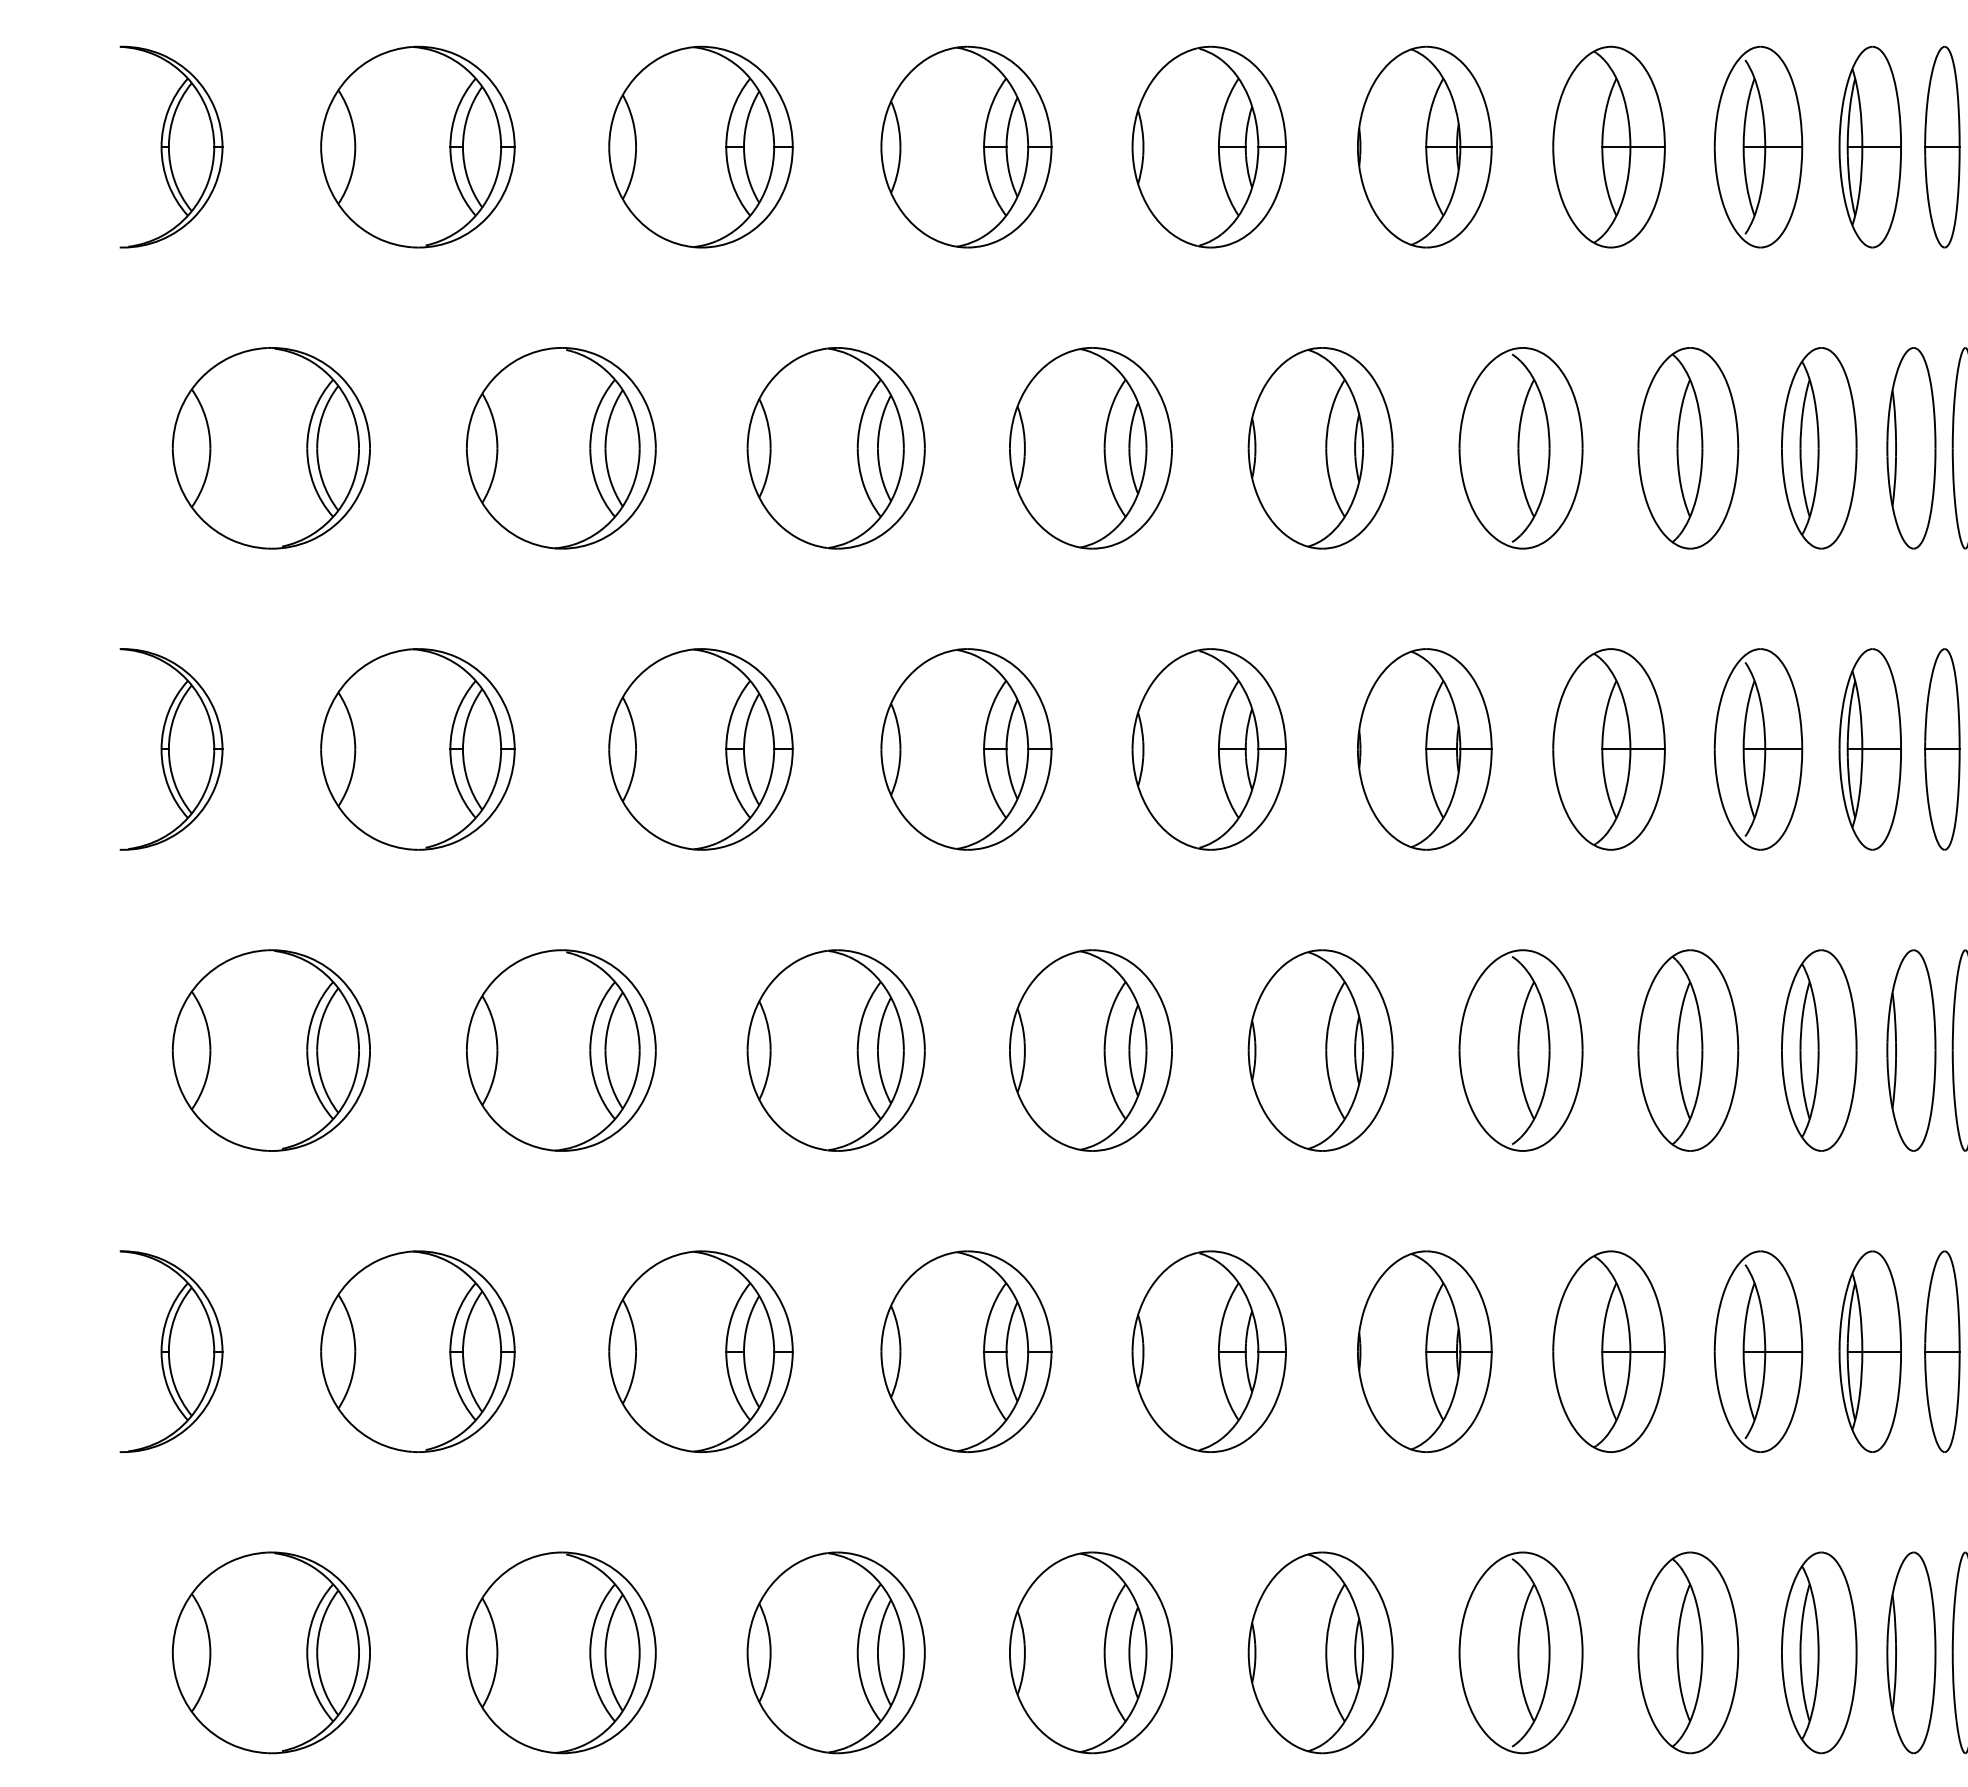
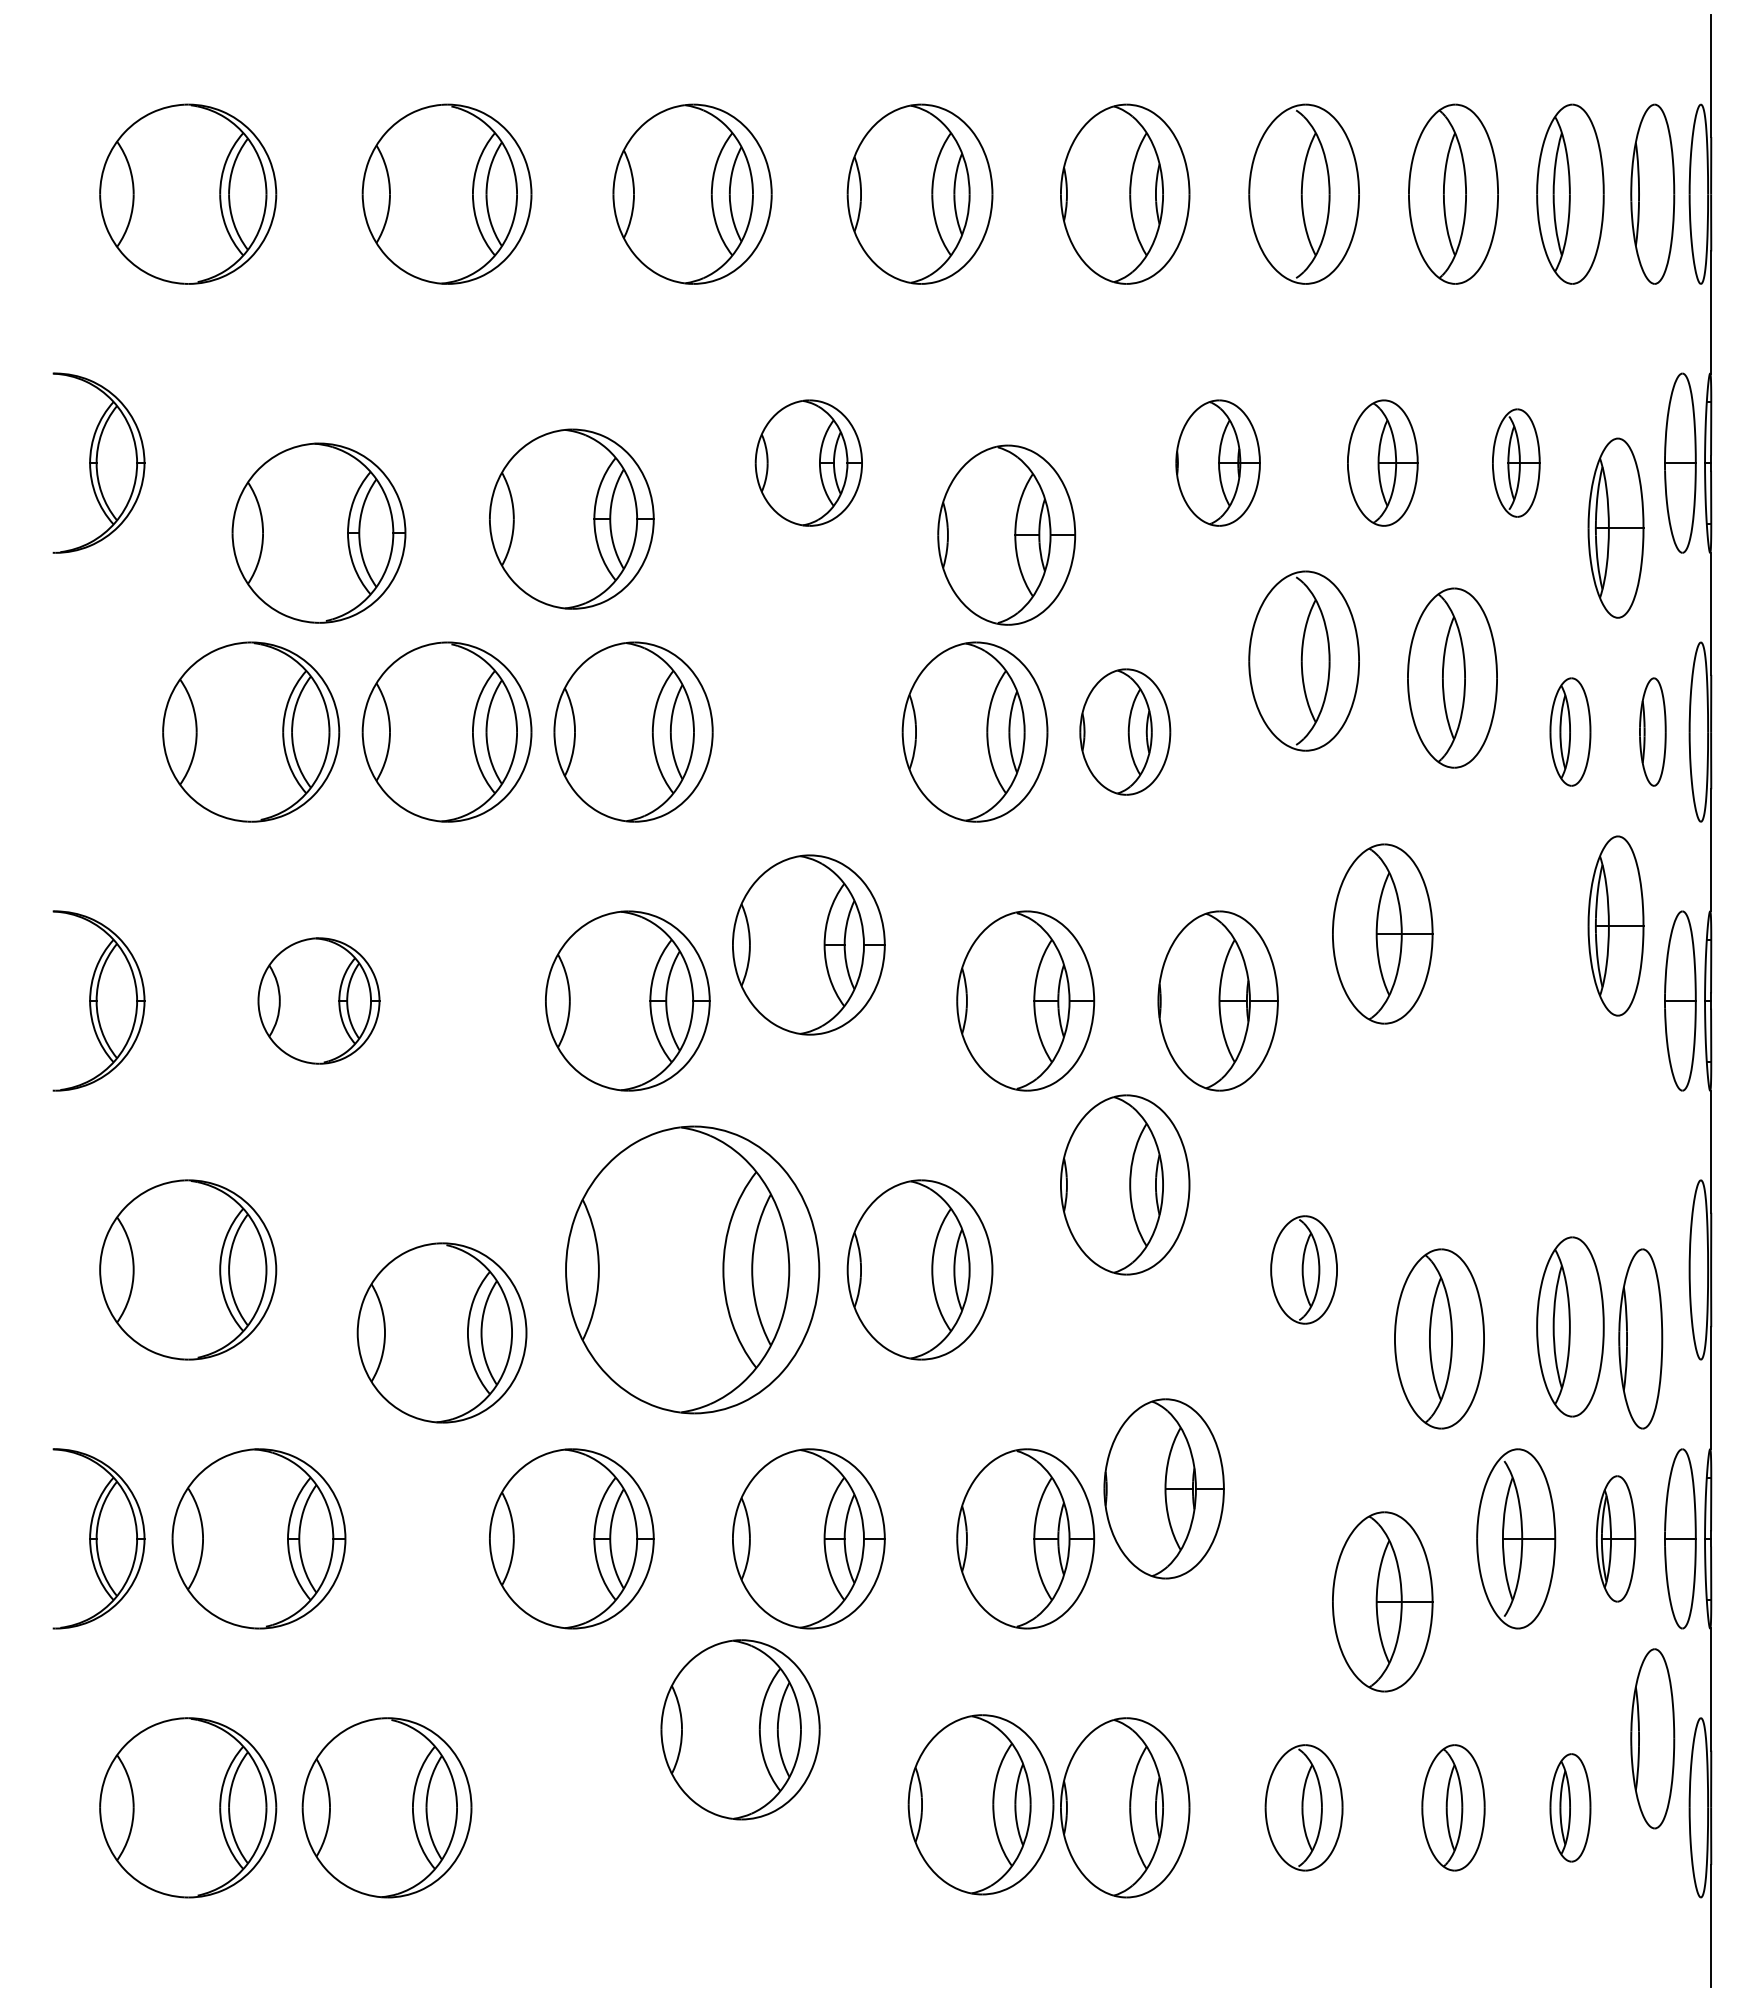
part: (417, 146) -> (318, 532), moved
part: (700, 146) -> (571, 518), moved
part: (966, 146) -> (808, 462), size x0.7
part: (1209, 146) -> (1006, 534), moved
part: (1424, 146) -> (1217, 462), size x0.7
part: (1608, 146) -> (1382, 462), size x0.7
part: (1758, 146) -> (1516, 462), size x0.6
part: (1869, 146) -> (1615, 527), moved
part: (271, 447) -> (251, 731), moved
part: (836, 447) -> (633, 731), moved
part: (1090, 447) -> (974, 731), moved
part: (1321, 447) -> (1125, 731), size x0.7
part: (1520, 447) -> (1303, 660), moved
part: (1688, 447) -> (1452, 677), moved
part: (1819, 447) -> (1570, 731), size x0.6
part: (1911, 447) -> (1652, 731), size x0.6
part: (417, 748) -> (318, 1000), size x0.7
part: (700, 748) -> (627, 1000), moved
part: (966, 748) -> (808, 944), moved
part: (1608, 748) -> (1382, 933), moved
part: (1758, 748) -> (1516, 1000), removed
part: (1869, 748) -> (1615, 925), moved
part: (560, 1050) -> (441, 1332), moved
part: (836, 1050) -> (692, 1269), size x1.6
part: (1321, 1050) -> (1125, 1184), moved
part: (1520, 1050) -> (1303, 1269), size x0.6
part: (1688, 1050) -> (1439, 1338), moved
part: (1819, 1050) -> (1570, 1326), moved
part: (1911, 1050) -> (1640, 1338), moved
part: (417, 1351) -> (258, 1538), moved
part: (1424, 1351) -> (1163, 1488), moved
part: (1608, 1351) -> (1382, 1601), moved
part: (1869, 1351) -> (1615, 1538), size x0.7
part: (560, 1652) -> (386, 1807), moved
part: (836, 1652) -> (740, 1729), moved
part: (1090, 1652) -> (980, 1804), moved
part: (1520, 1652) -> (1303, 1807), size x0.7
part: (1688, 1652) -> (1453, 1807), size x0.7
part: (1819, 1652) -> (1570, 1807), size x0.6
part: (1911, 1652) -> (1652, 1738), moved

